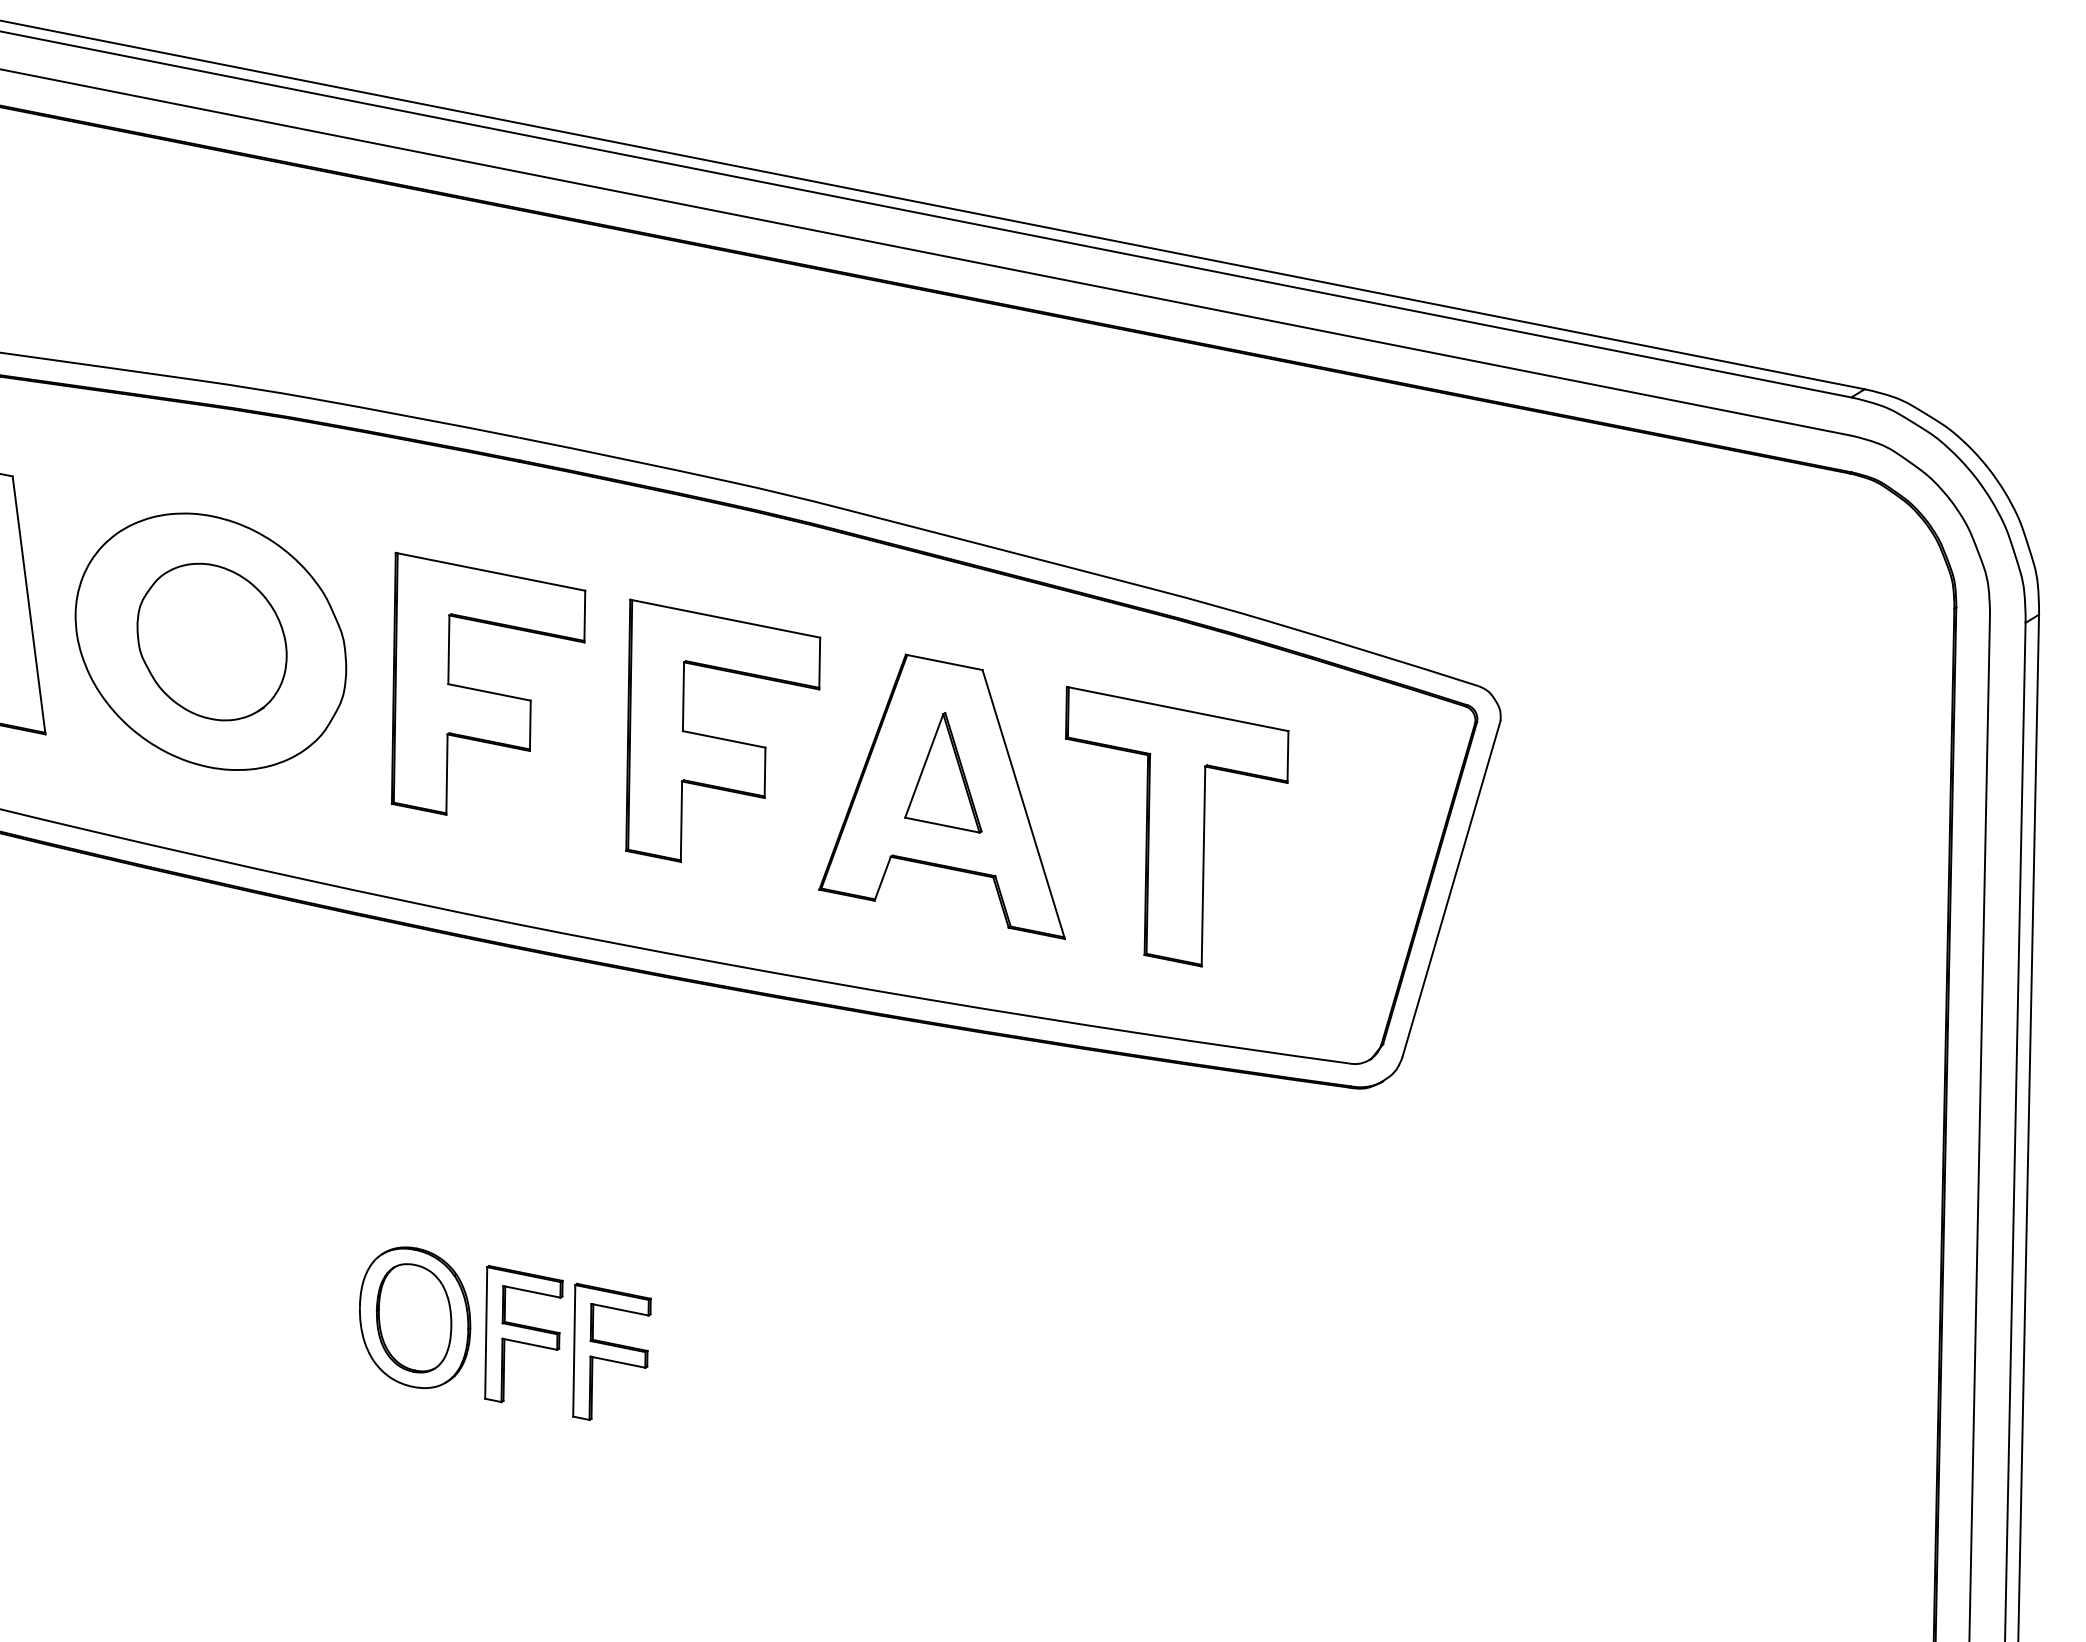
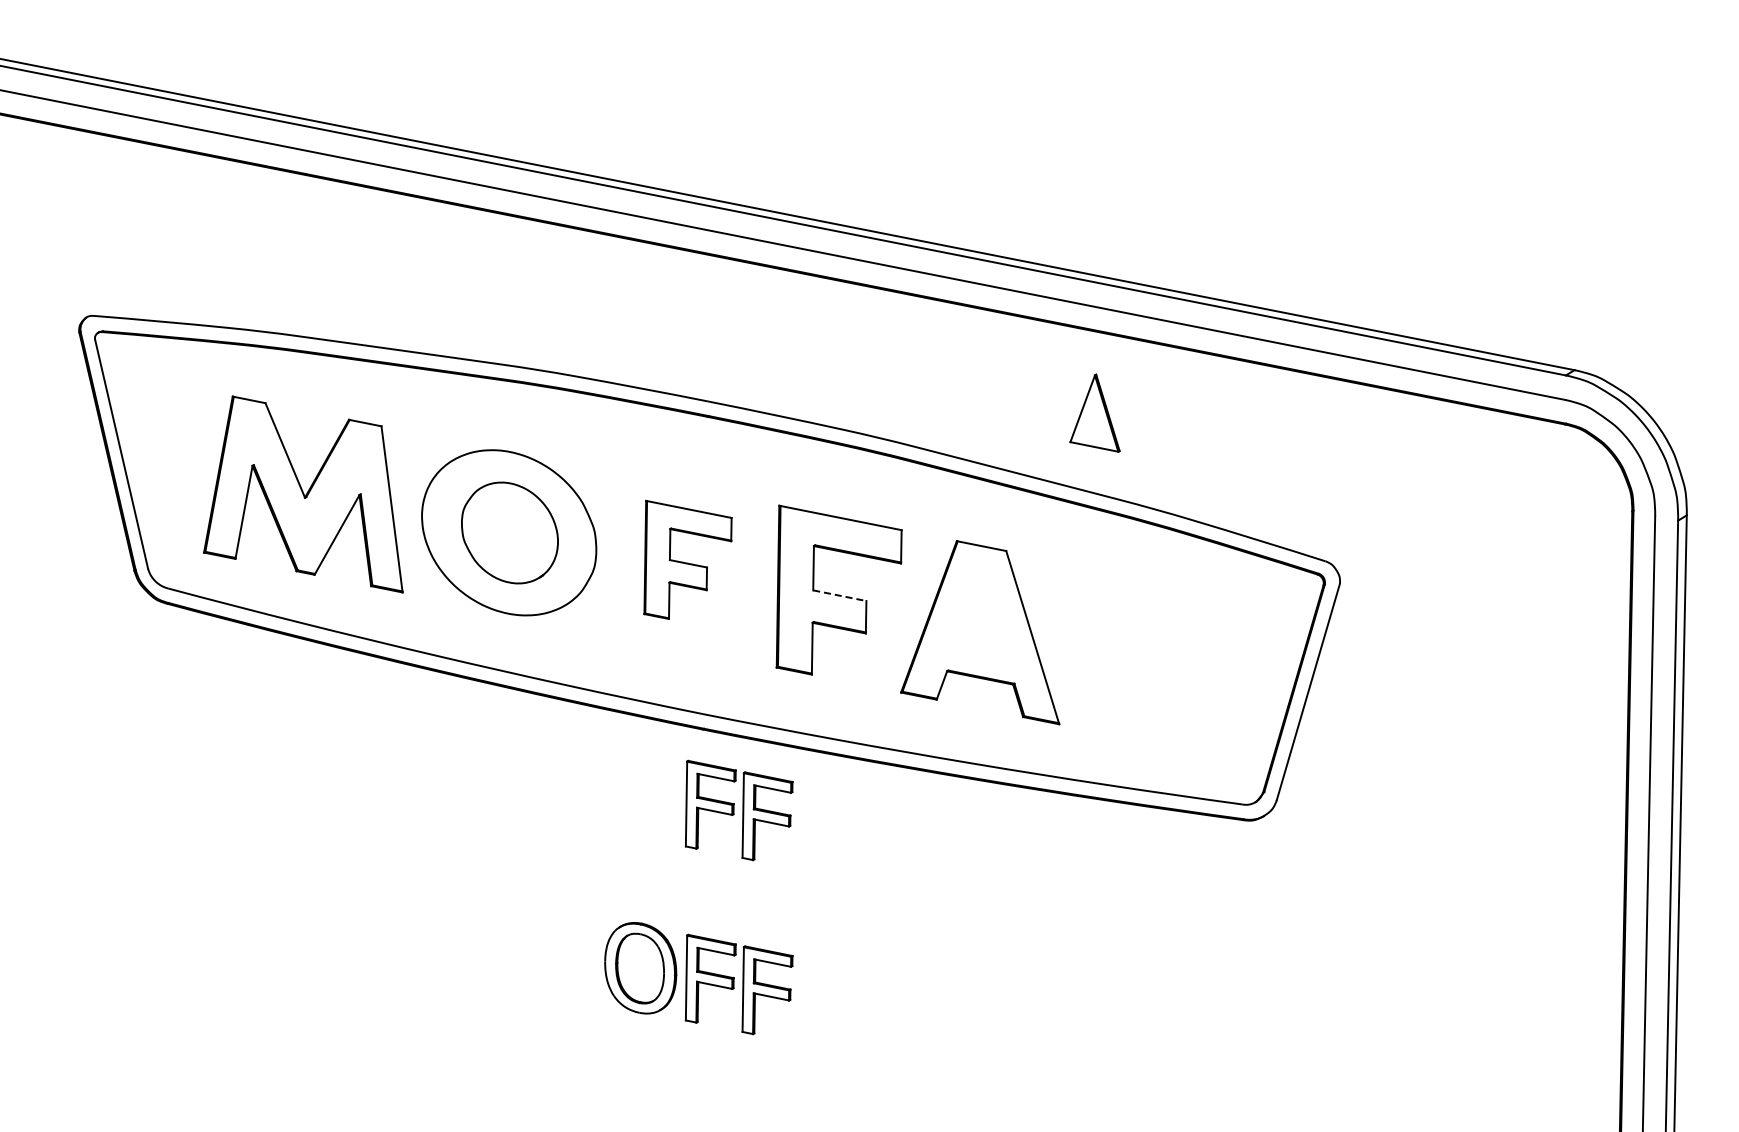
part: (487, 683) -> (687, 559), size x0.7
line: (725, 739) -> (840, 595), solid -> dashed
part: (942, 771) -> (1094, 412), moved
part: (1176, 826) -> (1131, 651), removed
part: (566, 1072) -> (738, 810), added

